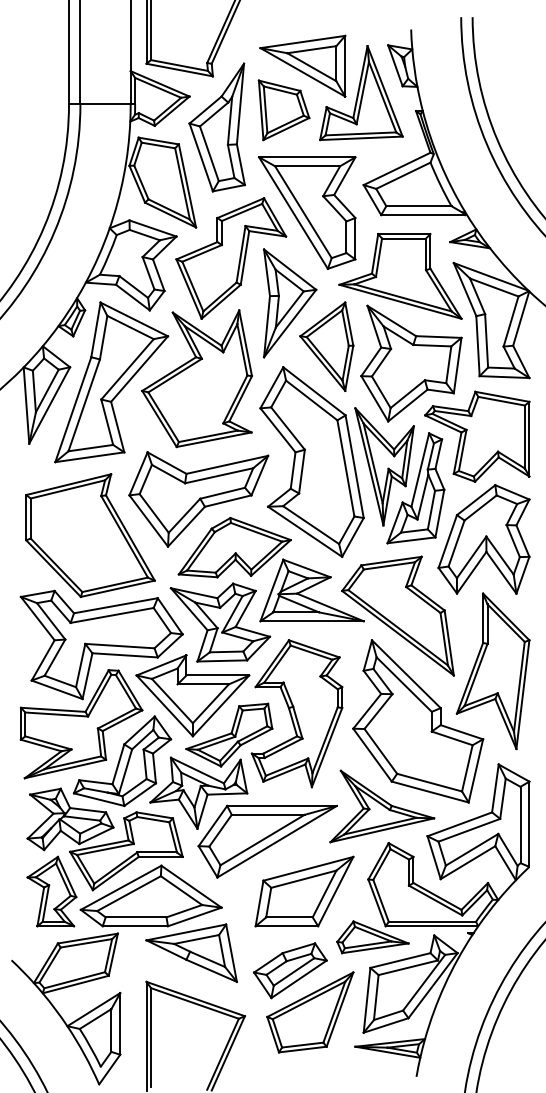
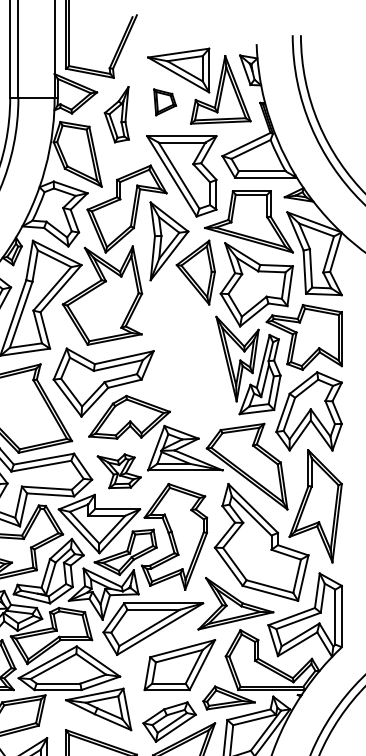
part: (283, 110) -> (164, 102), size x0.6
part: (216, 127) -> (116, 114), size x0.6
part: (311, 461) -> (184, 355), removed
part: (220, 622) -> (119, 471), size x0.6

